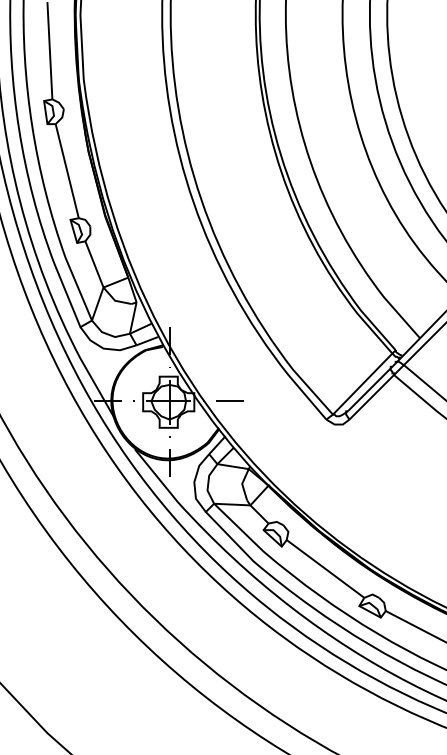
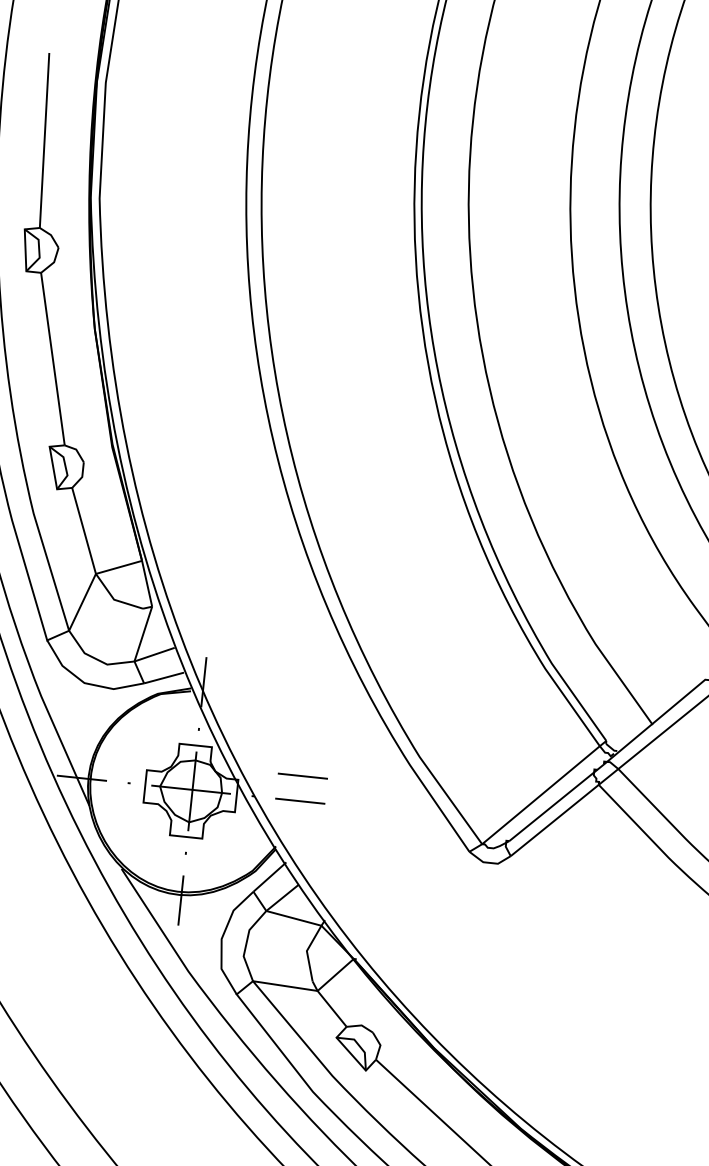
line: (229, 386) -> (302, 774), added

